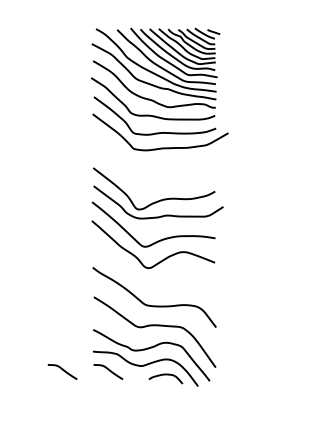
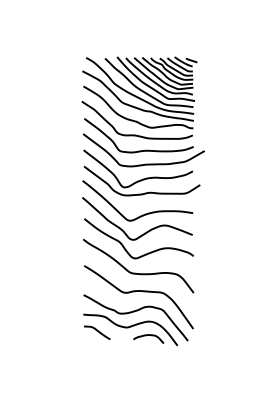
part: (158, 89) -> (142, 111), moved
curve: (138, 275) -> (124, 246), added
curve: (62, 370) -> (56, 331), removed

